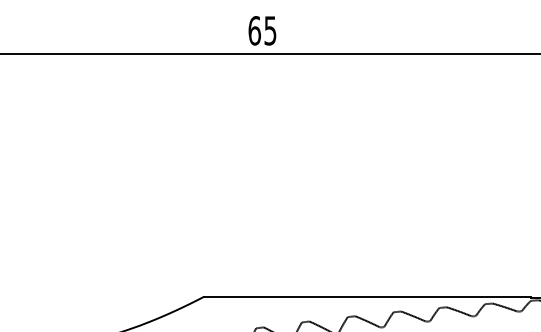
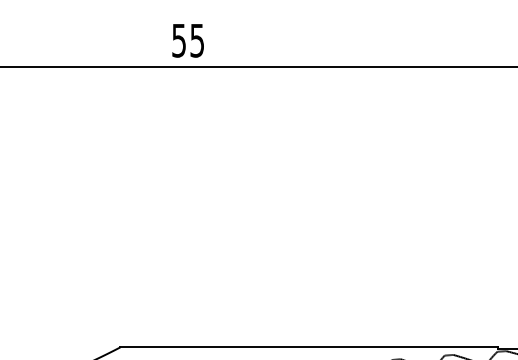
text: (254, 30) -> (178, 40), 65 -> 55

